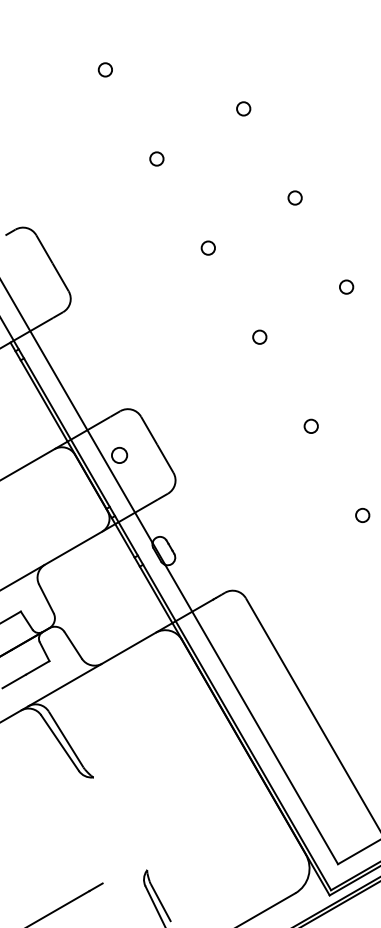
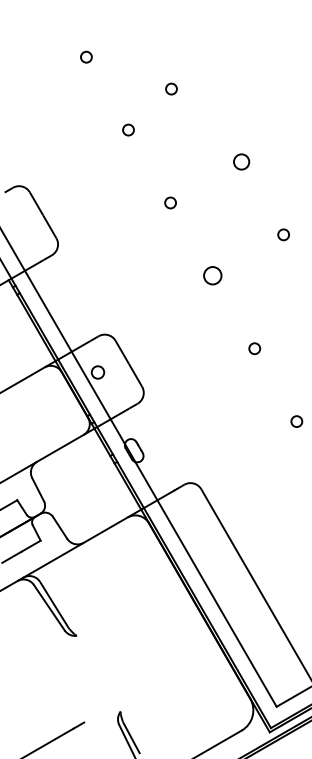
circle: (243, 108) -> (171, 88), moved
circle: (295, 197) -> (241, 161), size x1.4
circle: (259, 336) -> (212, 275), size x1.6

